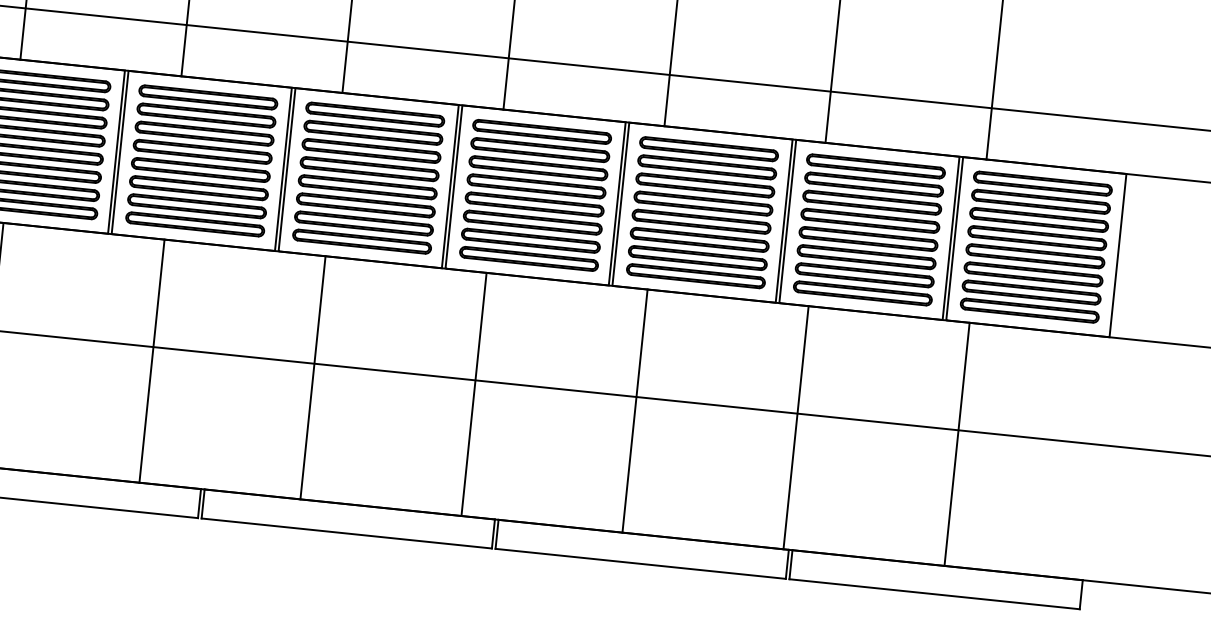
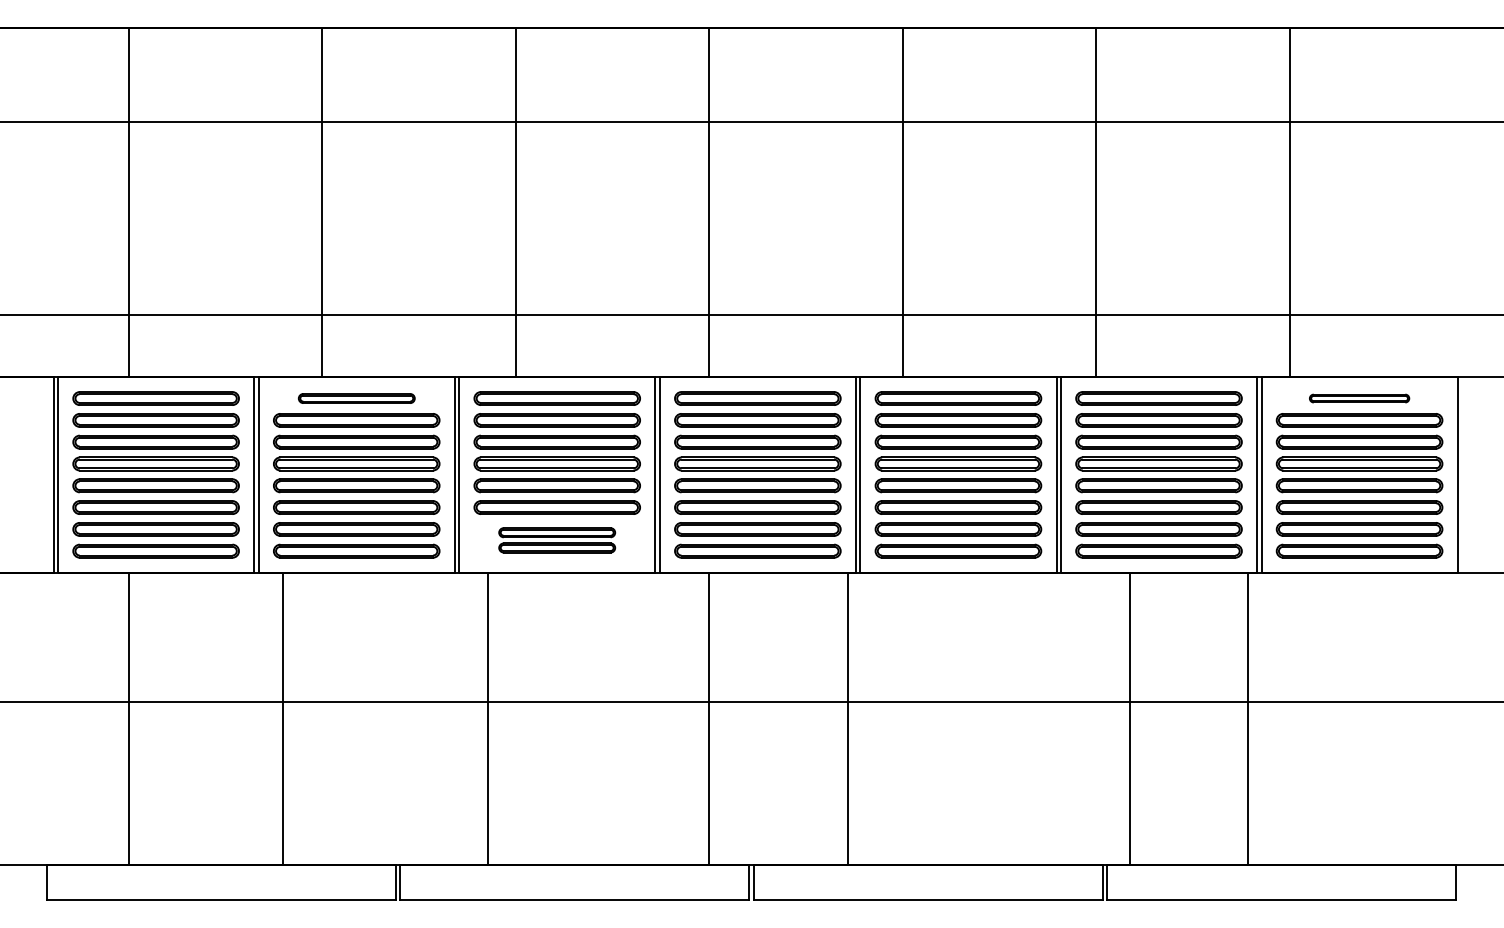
part: (208, 97) -> (356, 398), size x0.7
part: (1042, 183) -> (1359, 398), size x0.6
part: (362, 232) -> (556, 540), size x0.7
line: (152, 361) -> (283, 719), moved
line: (312, 378) -> (487, 719), moved
line: (634, 411) -> (847, 719), moved
line: (796, 428) -> (1130, 719), moved
line: (956, 444) -> (1247, 719), moved

